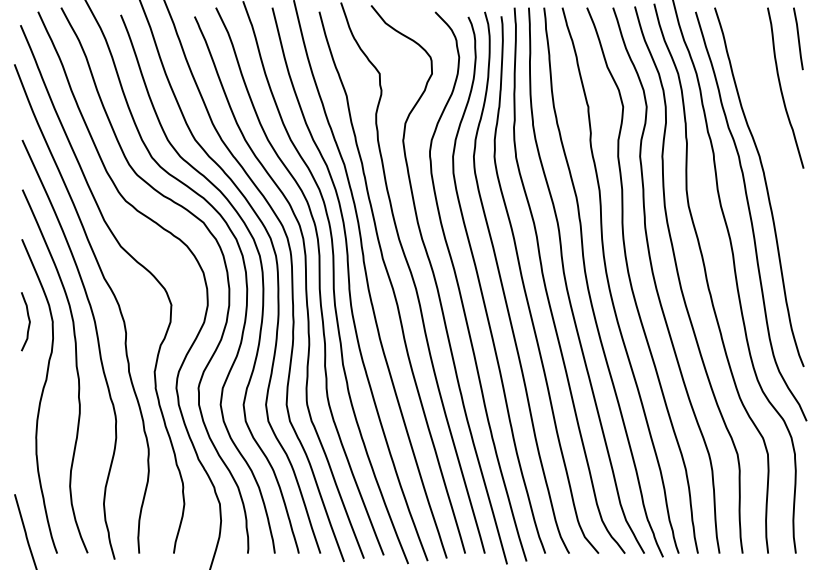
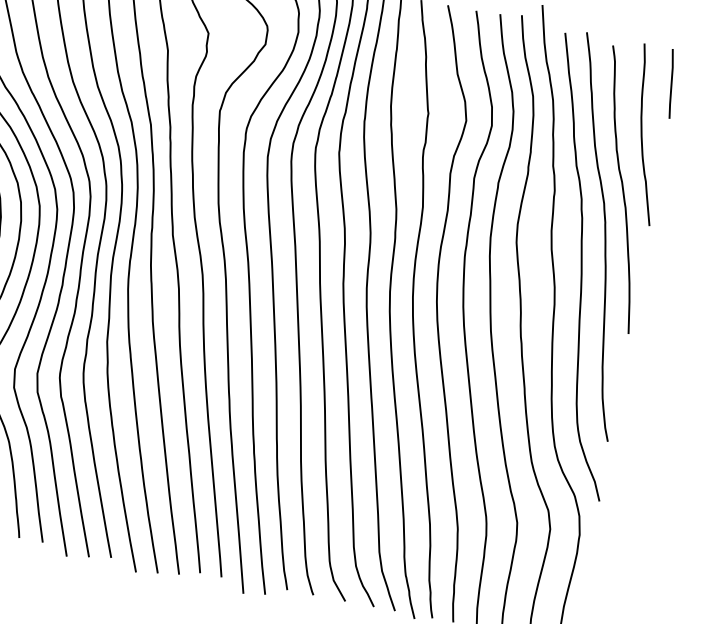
curve: (772, 140) -> (621, 188), added

